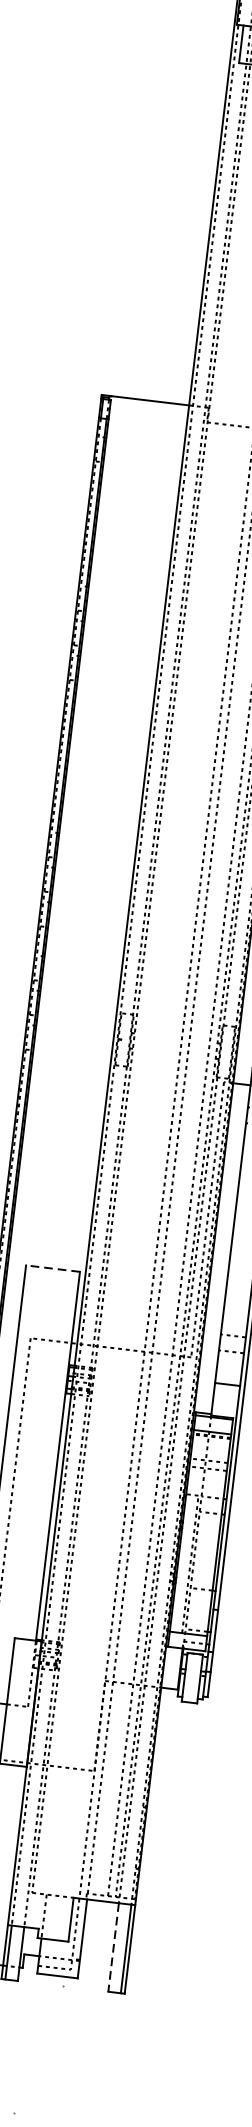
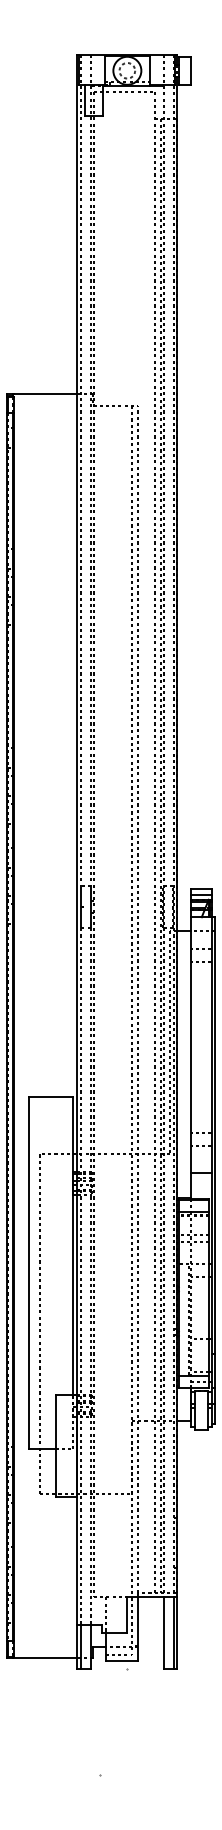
line: (52, 1268) -> (50, 1096), dashed -> solid
line: (114, 1947) -> (164, 1633), dashed -> solid

